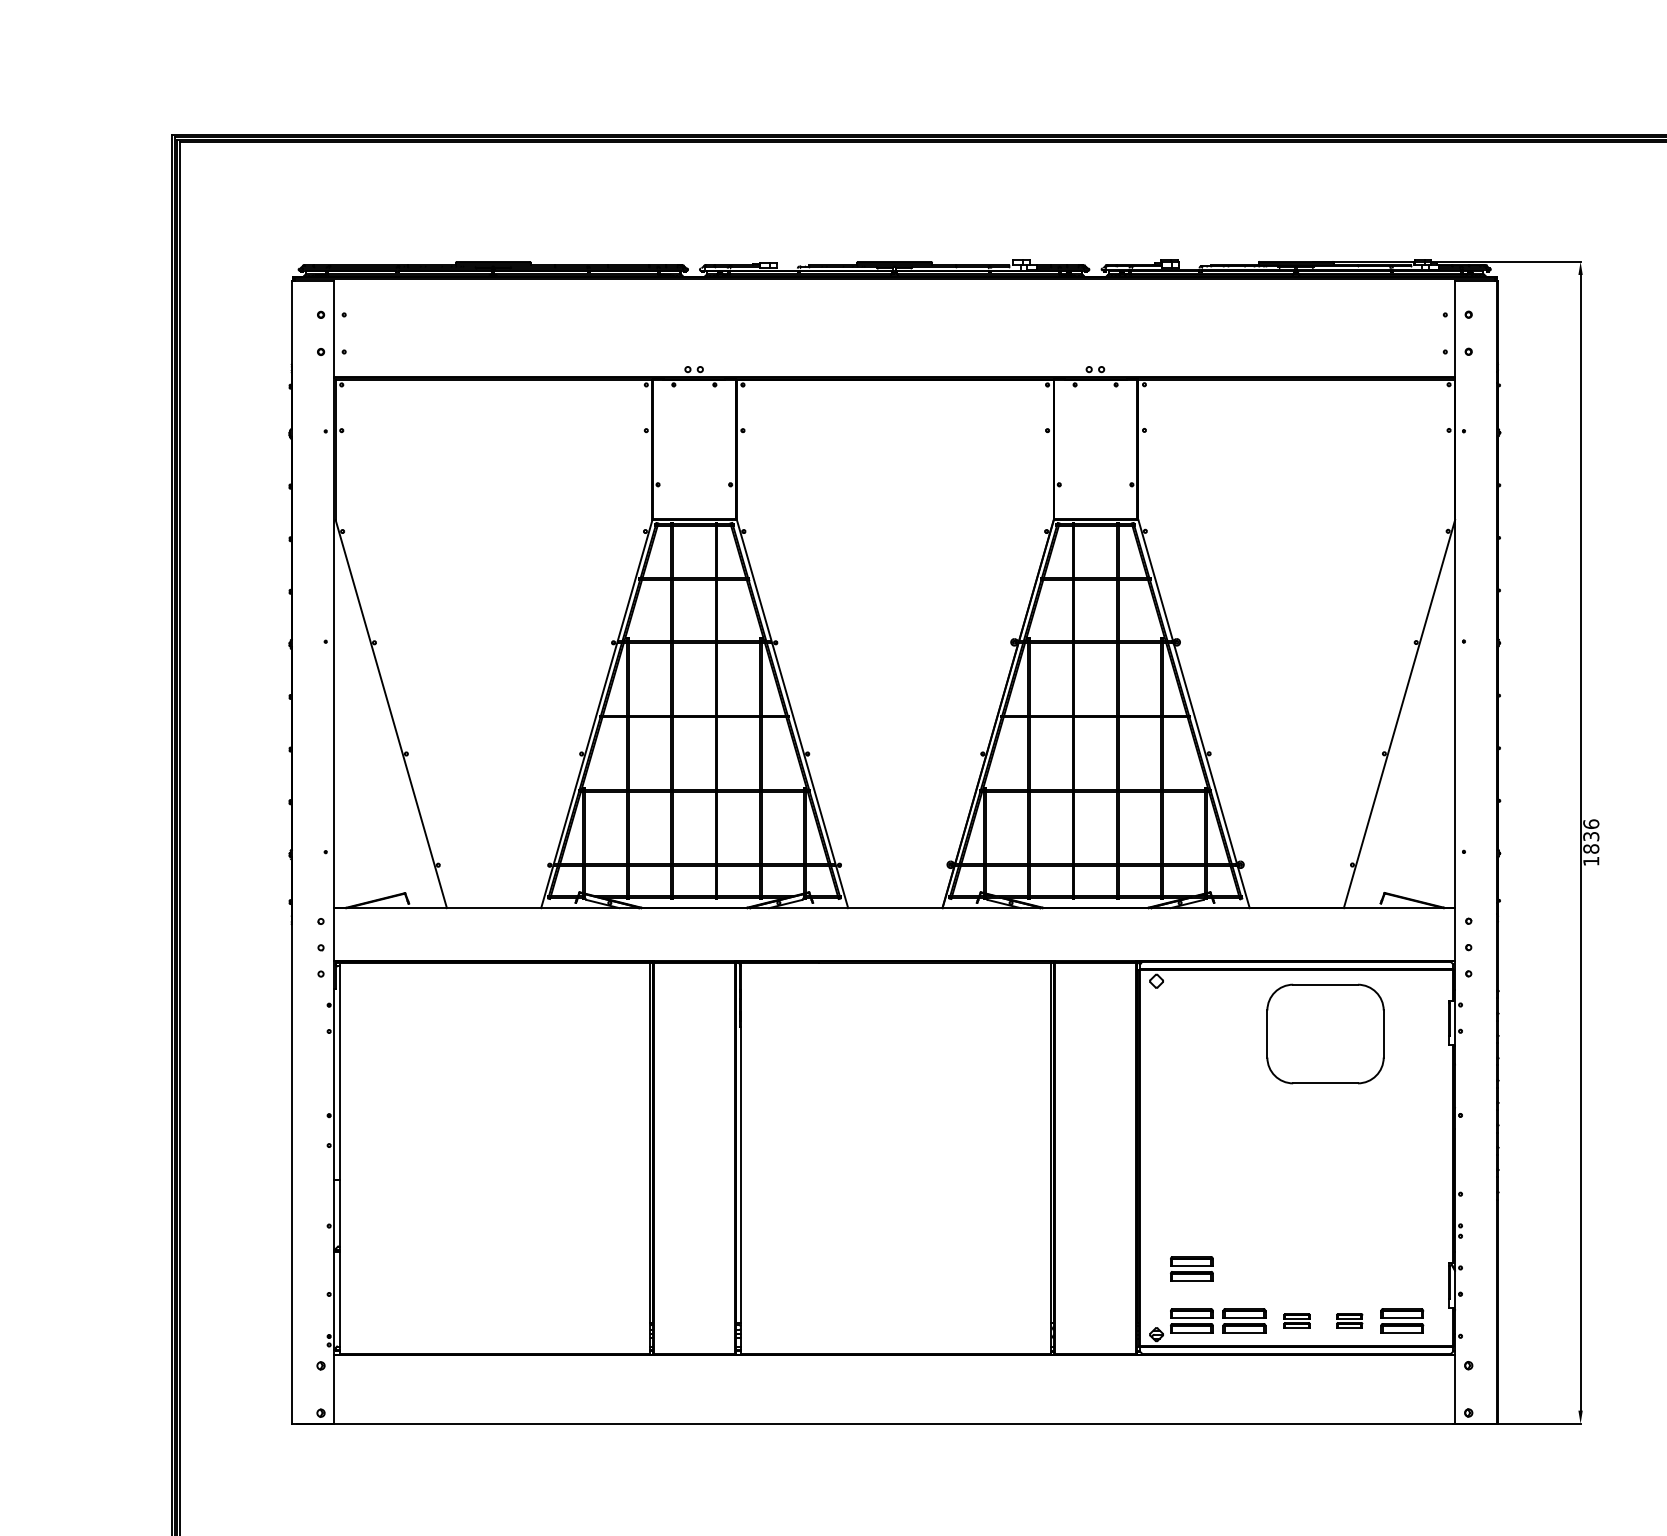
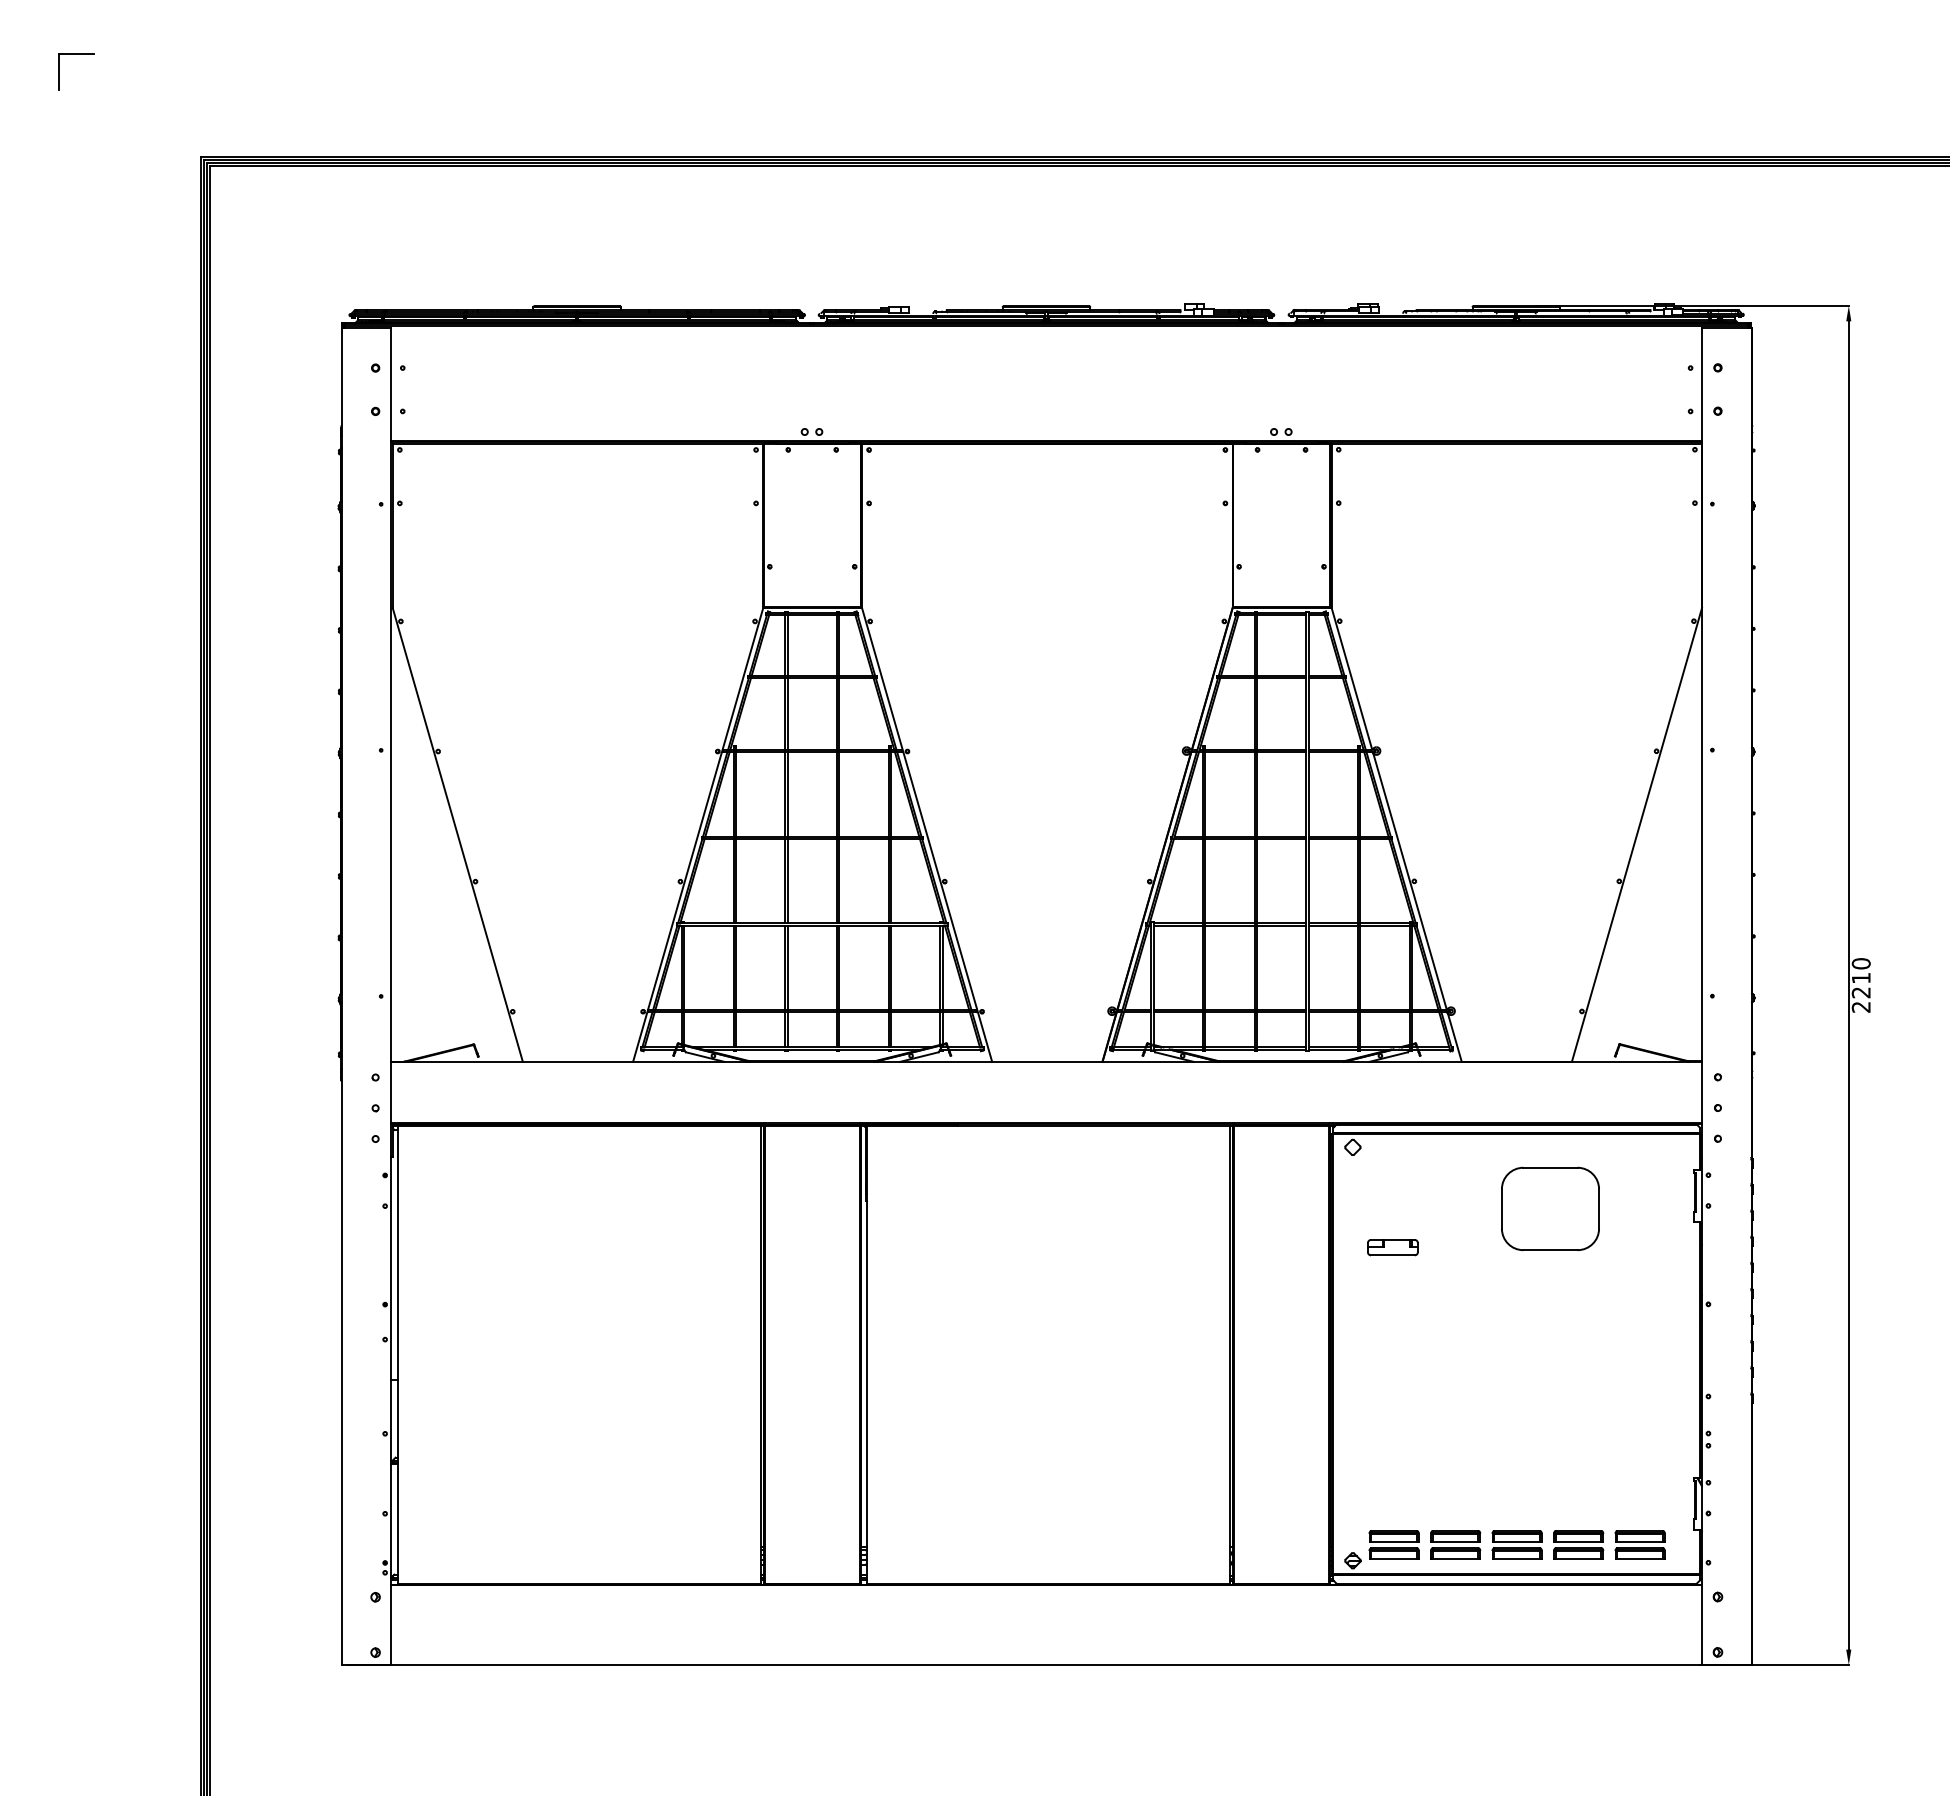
part: (65, 46) -> (76, 54), added
text: (1590, 842) -> (1860, 985), 1836 -> 2210
part: (1325, 1033) -> (1550, 1208), size x0.71
part: (1190, 1066) -> (1392, 1247), added
part: (1191, 1268) -> (1393, 1483), removed
part: (1296, 1320) -> (1516, 1544), size x1.67
part: (1349, 1320) -> (1578, 1544), size x1.67

